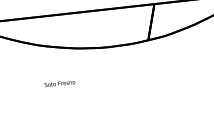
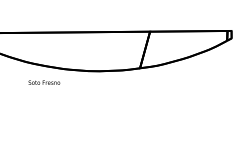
text: (60, 83) -> (44, 82), moved

